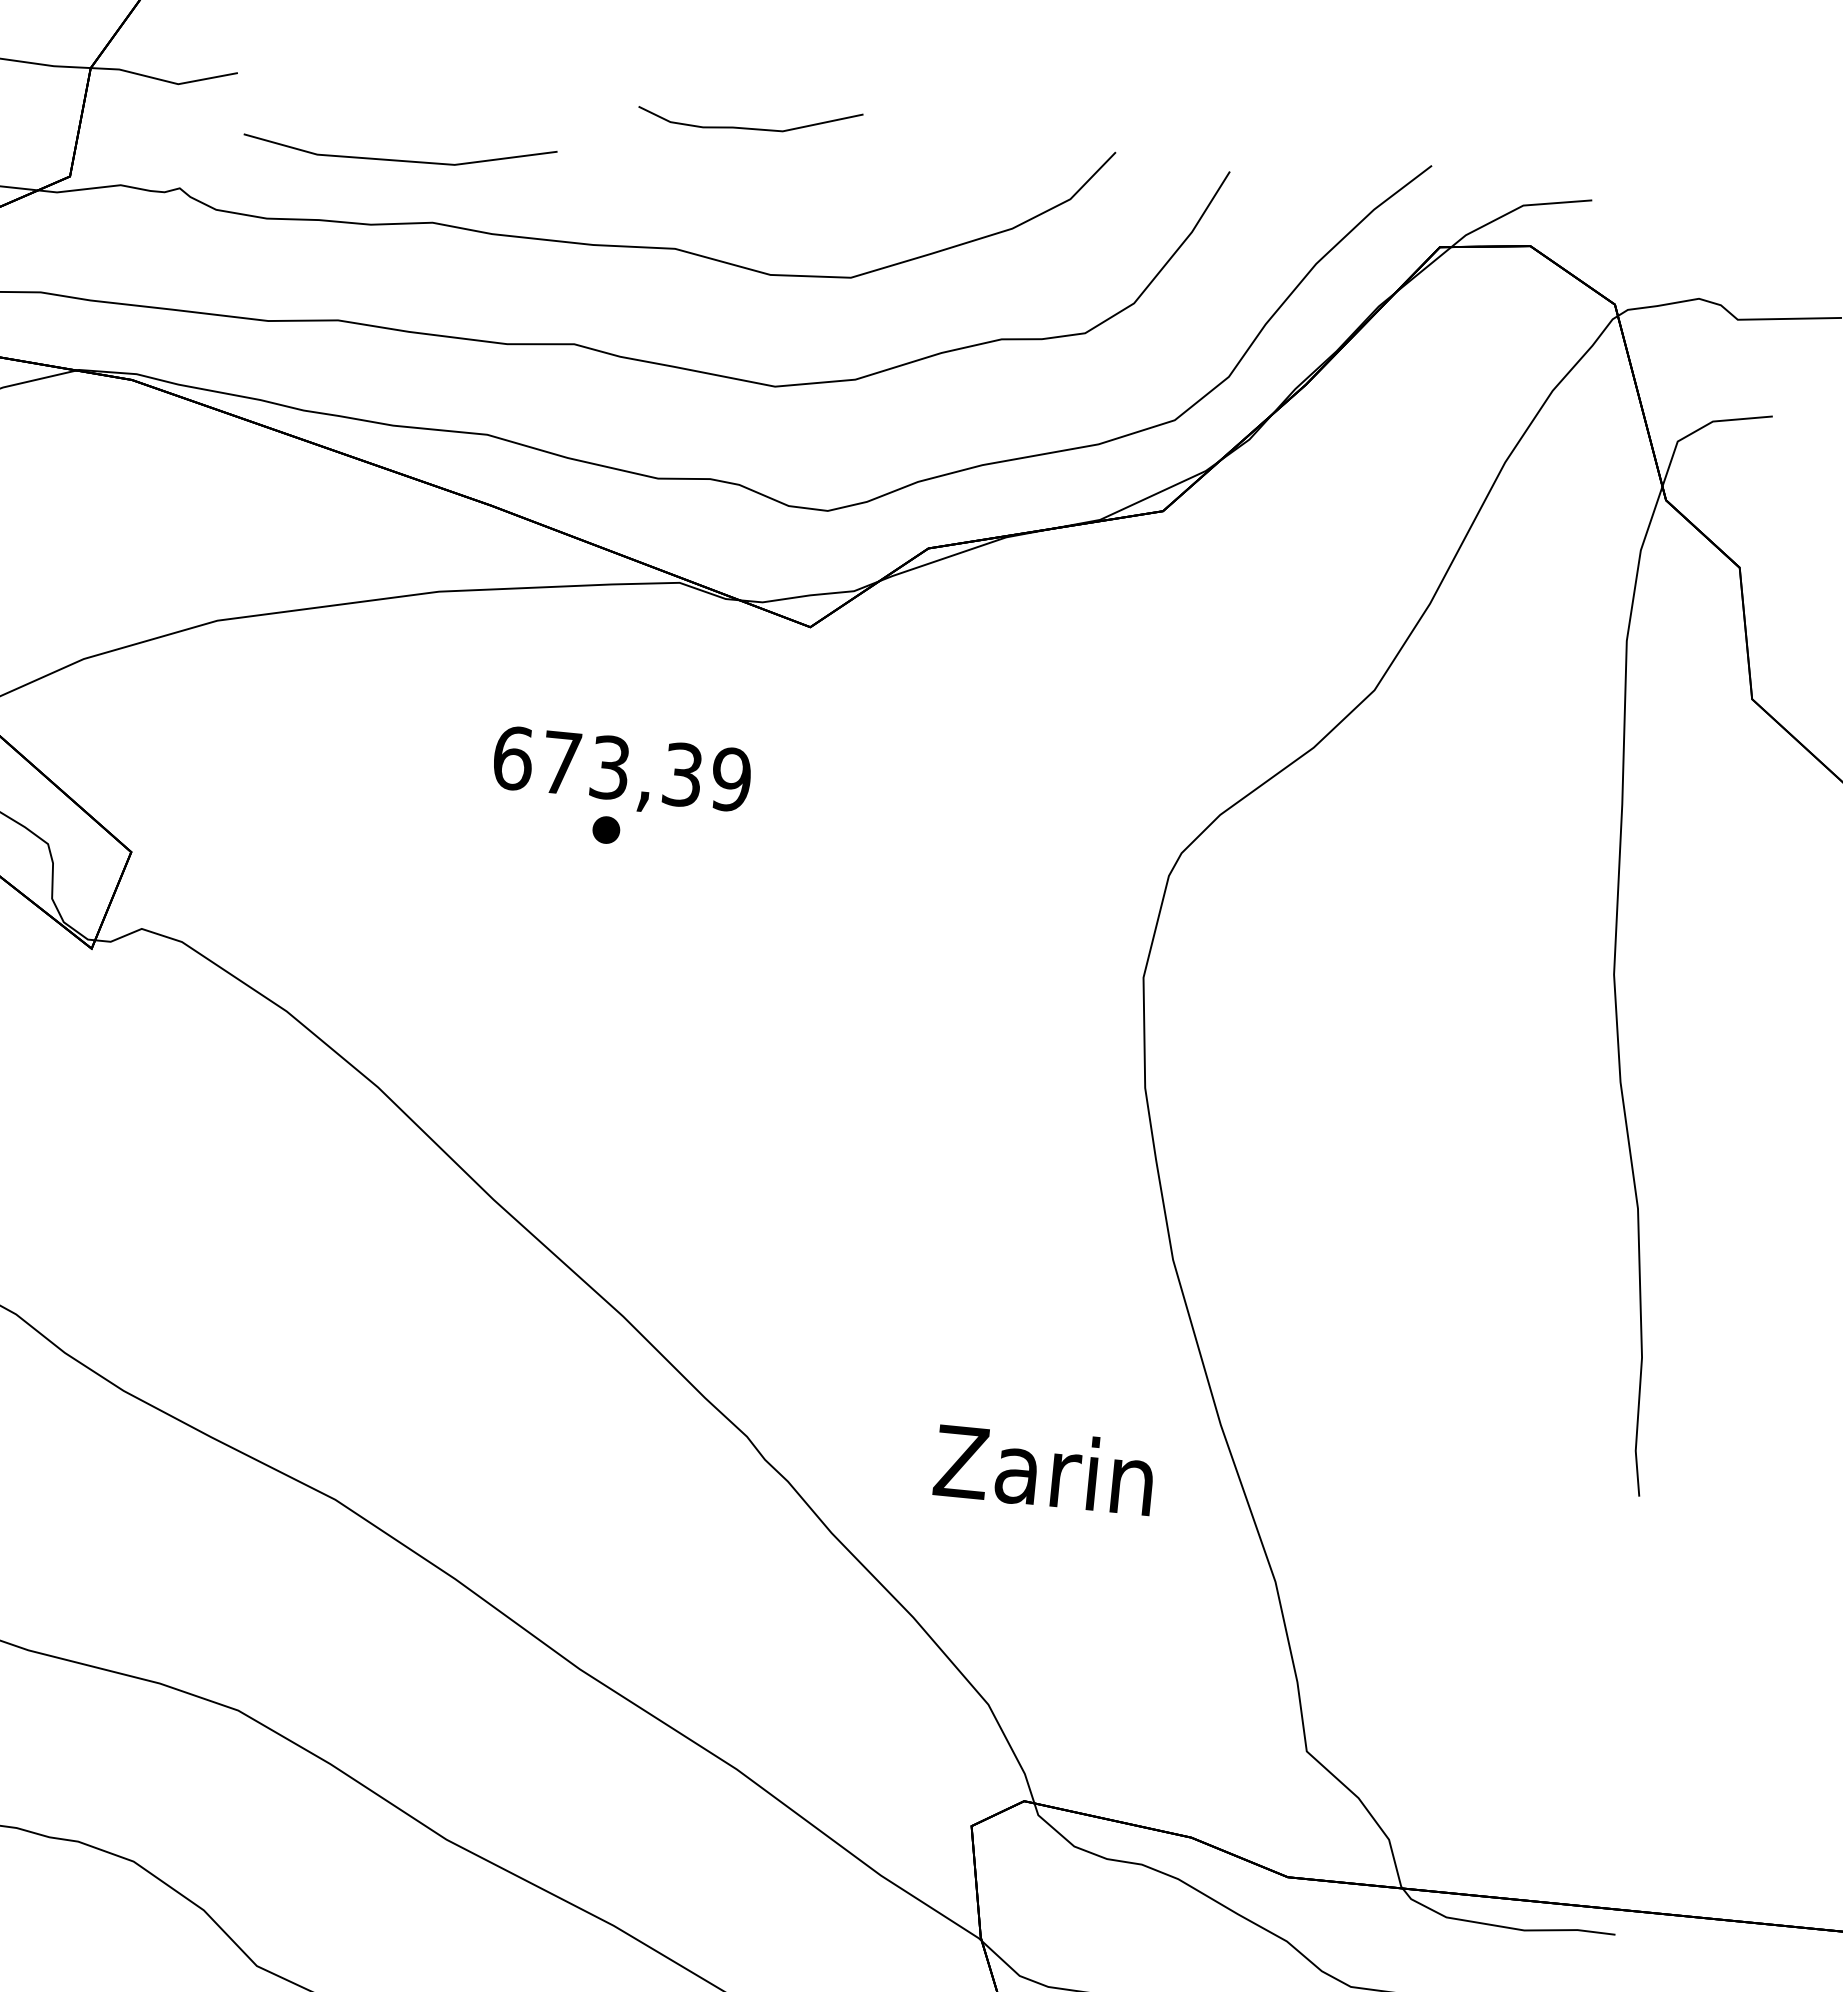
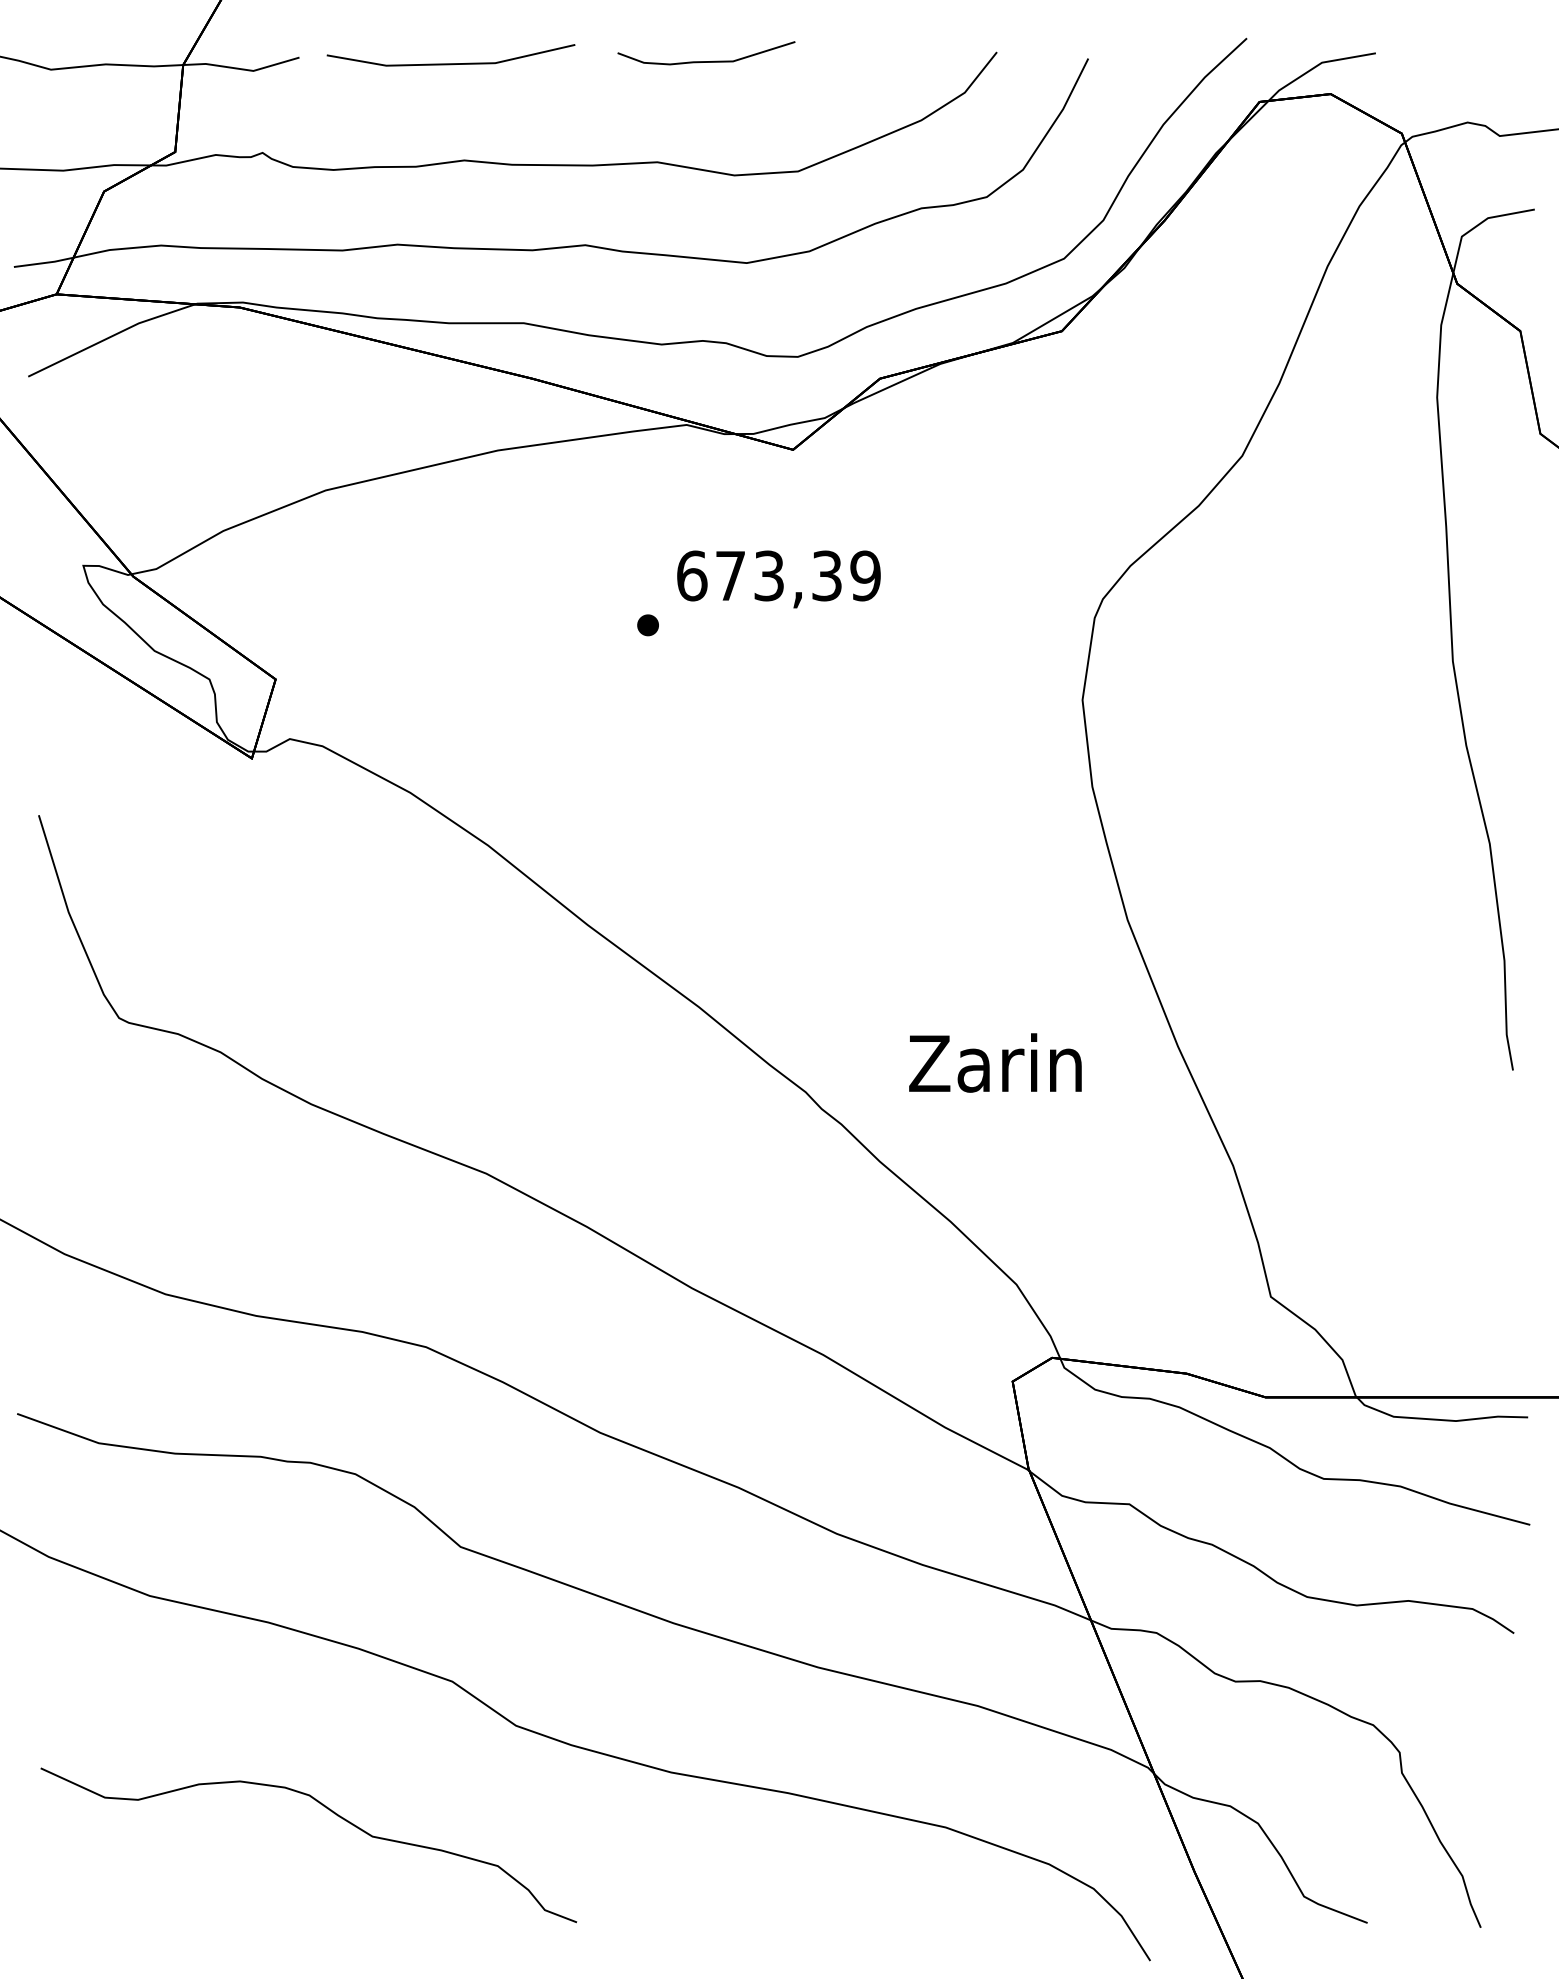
line: (398, 159) -> (450, 63), moved
text: (621, 773) -> (778, 579), moved
text: (1044, 1468) -> (995, 1062), moved

